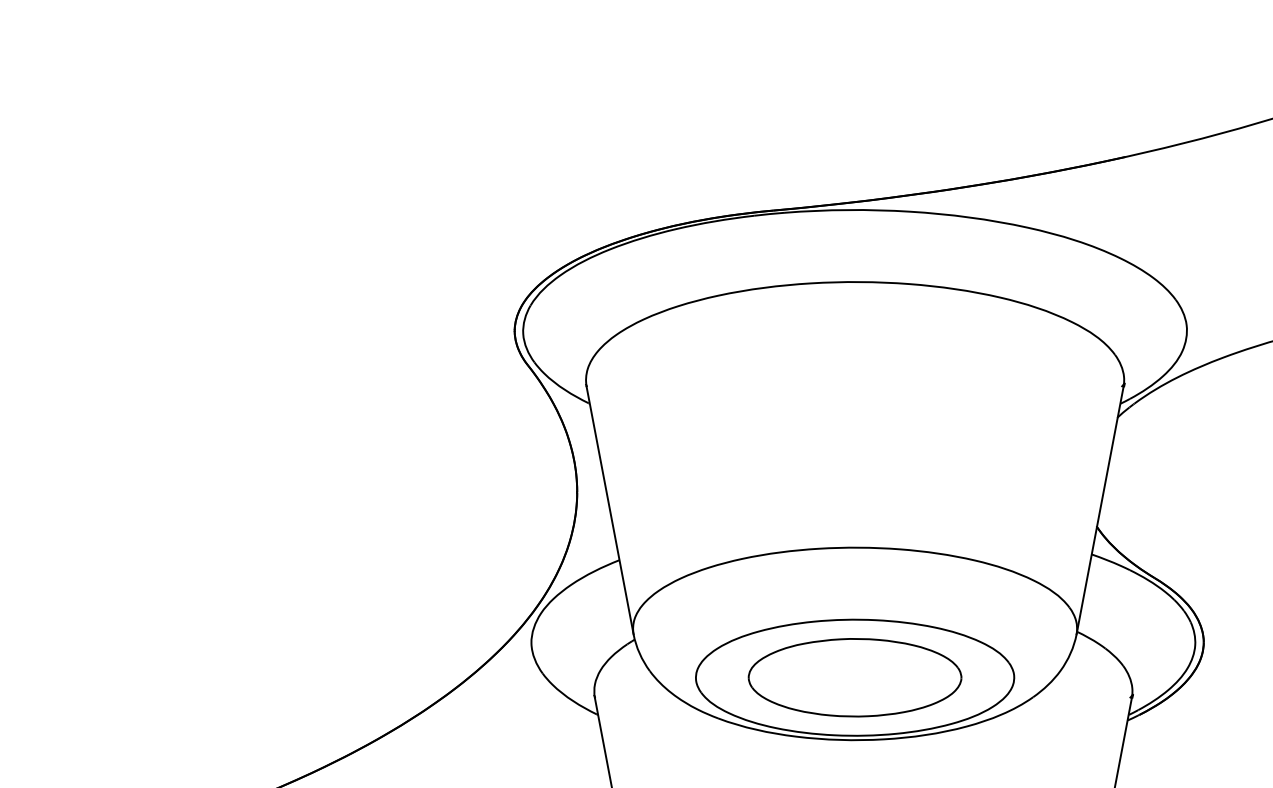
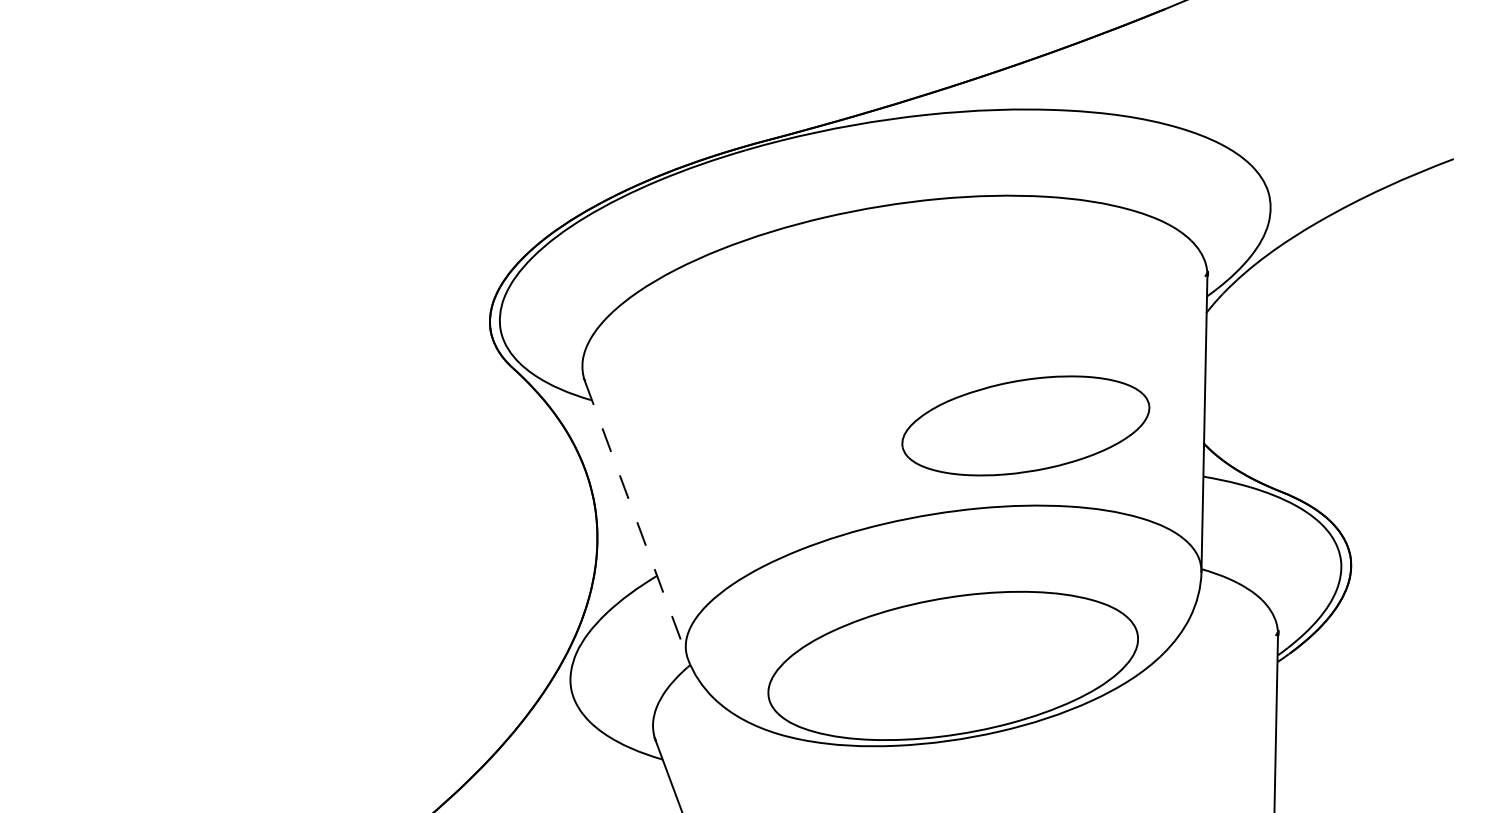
line: (610, 510) -> (636, 520), solid -> dashed
part: (854, 677) -> (1025, 425), moved

